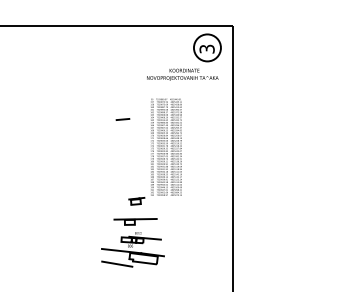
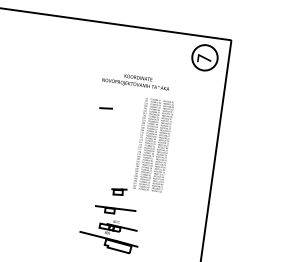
text: (206, 48) -> (203, 58), 3 -> 7
text: (182, 74) -> (136, 81), moved
line: (122, 119) -> (105, 108), moved
line: (117, 263) -> (93, 247), removed

